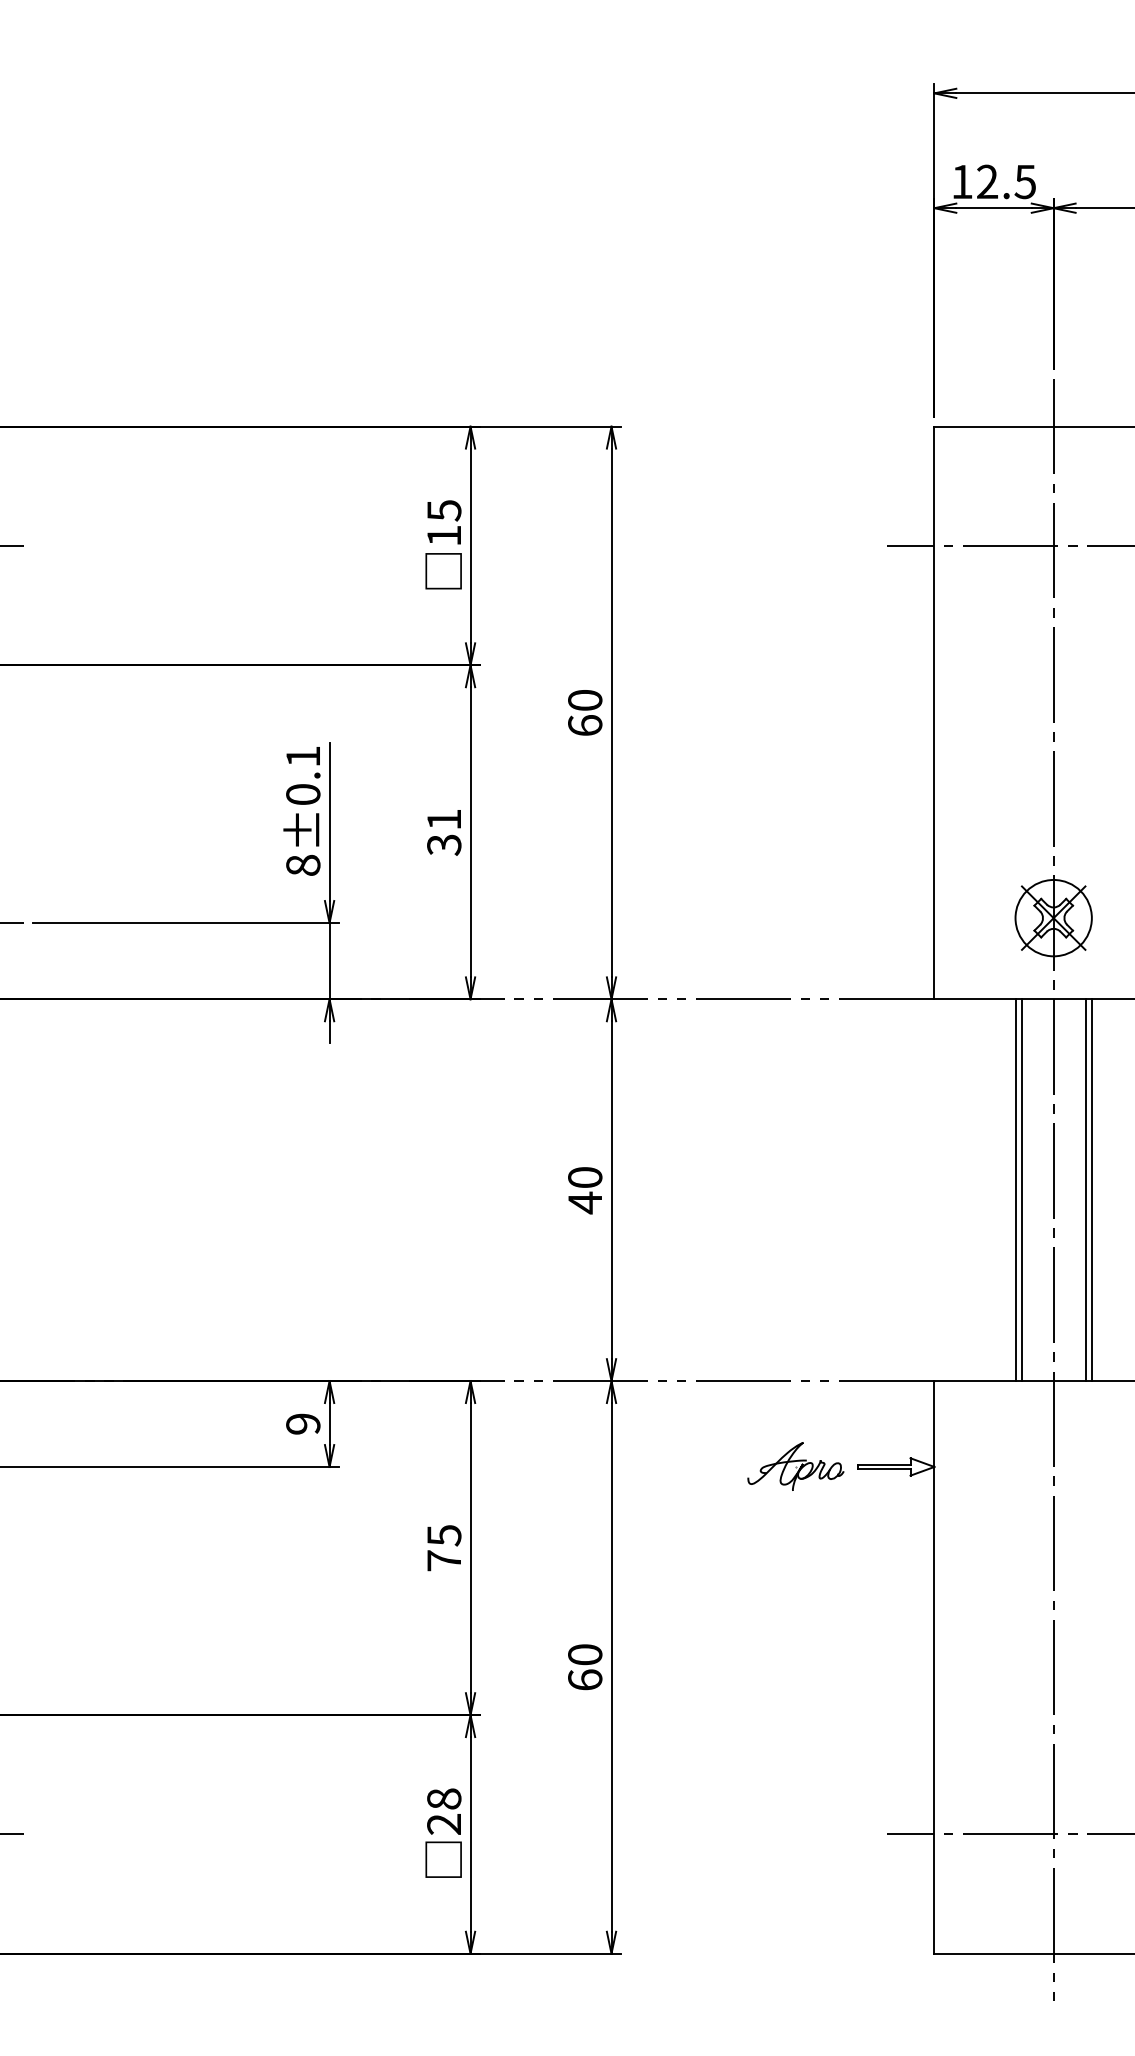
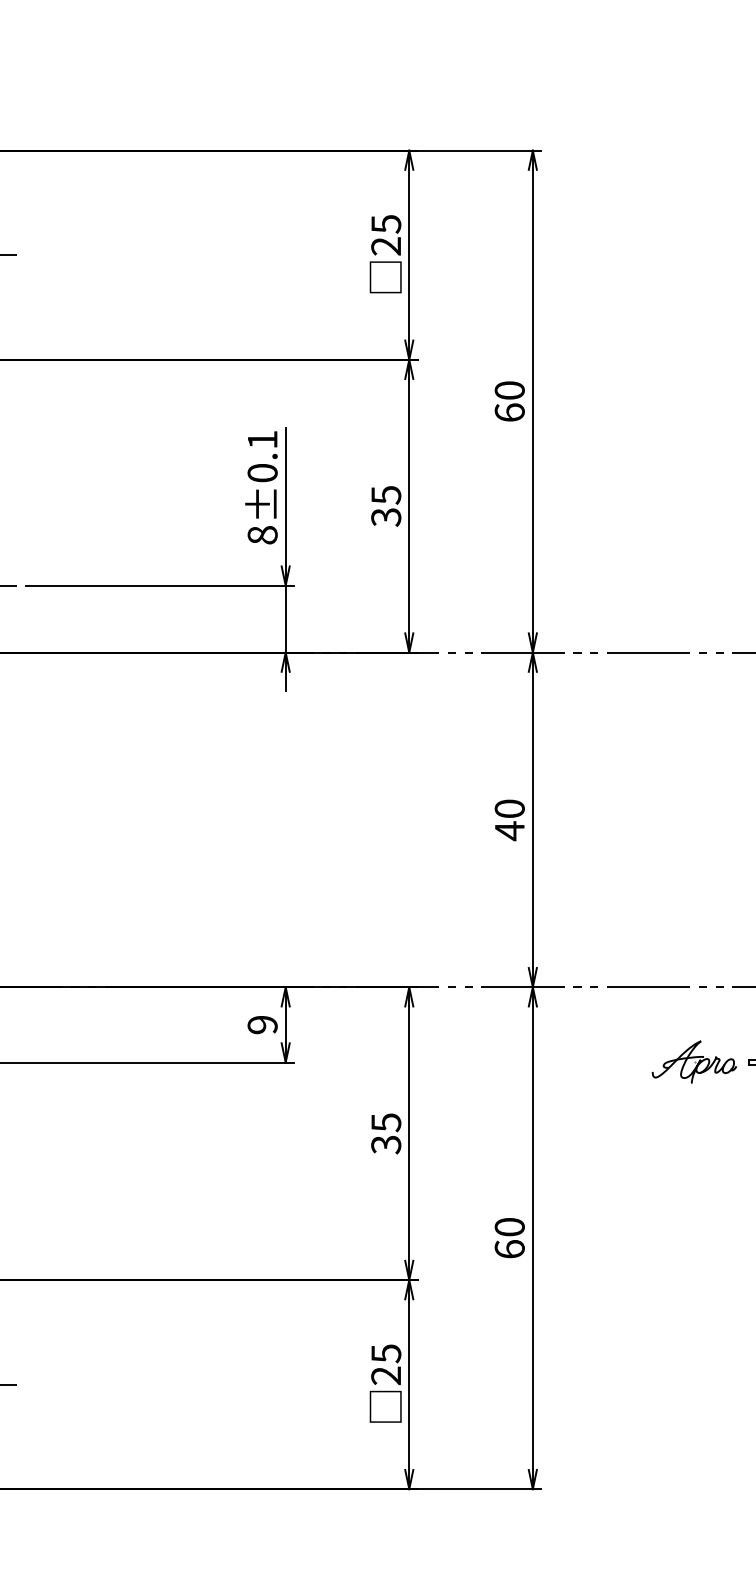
text: (443, 535) -> (385, 246), 15 -> 25
text: (444, 819) -> (386, 494), 31 -> 35
text: (444, 1560) -> (386, 1144), 75 -> 35
text: (444, 1799) -> (386, 1354), 28 -> 25

